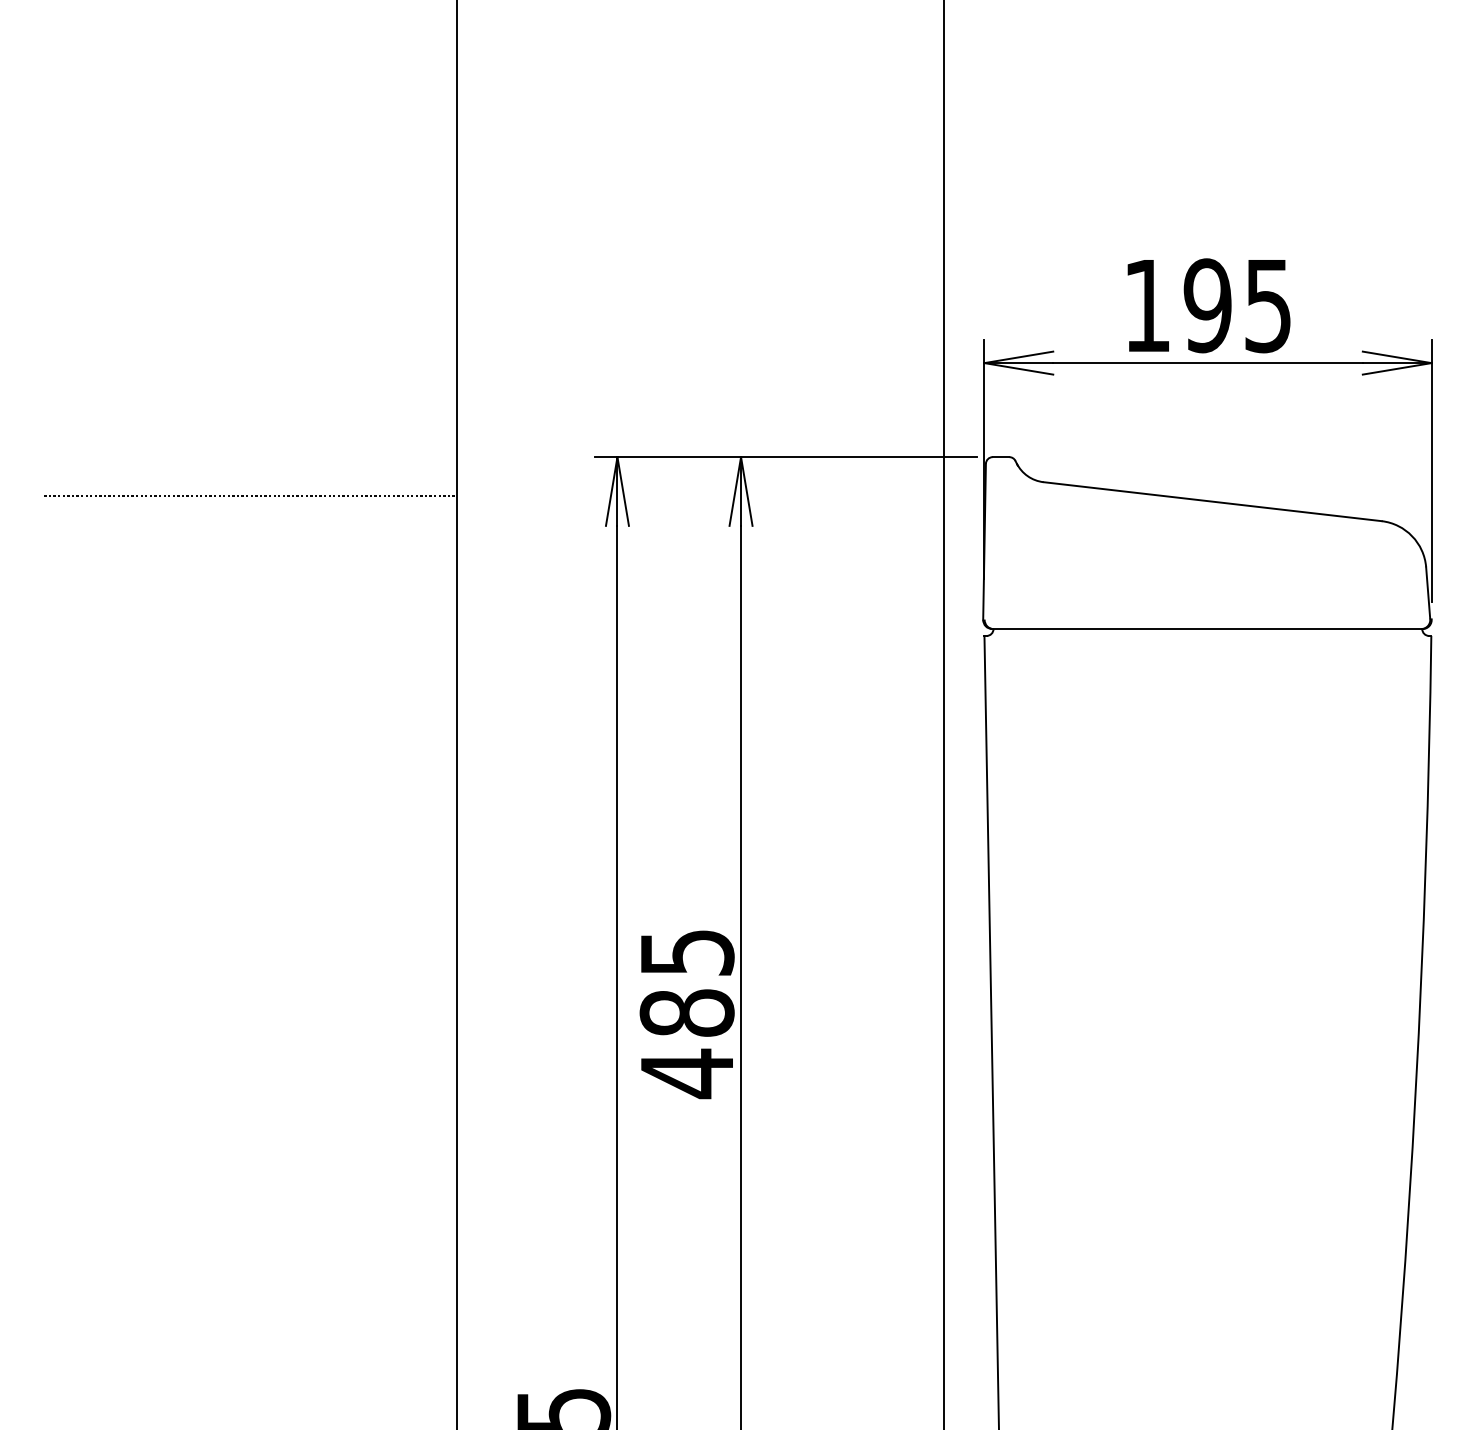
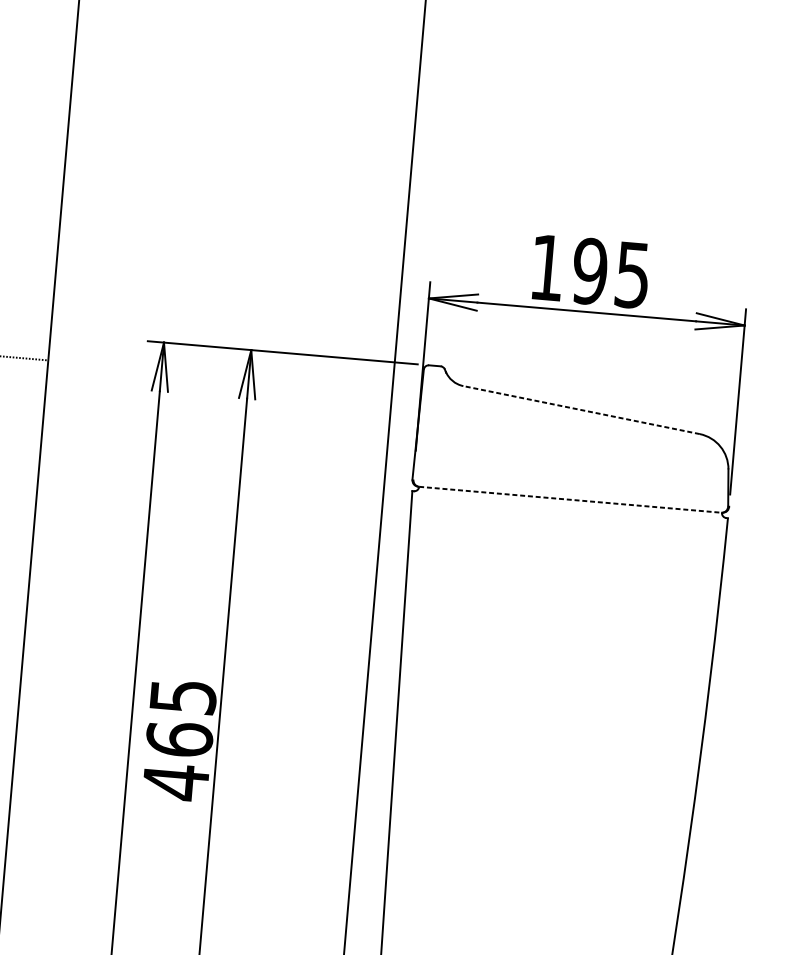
line: (1212, 501) -> (581, 409), solid -> dashed
line: (1208, 629) -> (570, 500), solid -> dashed
text: (686, 1012) -> (179, 739), 485 -> 465

